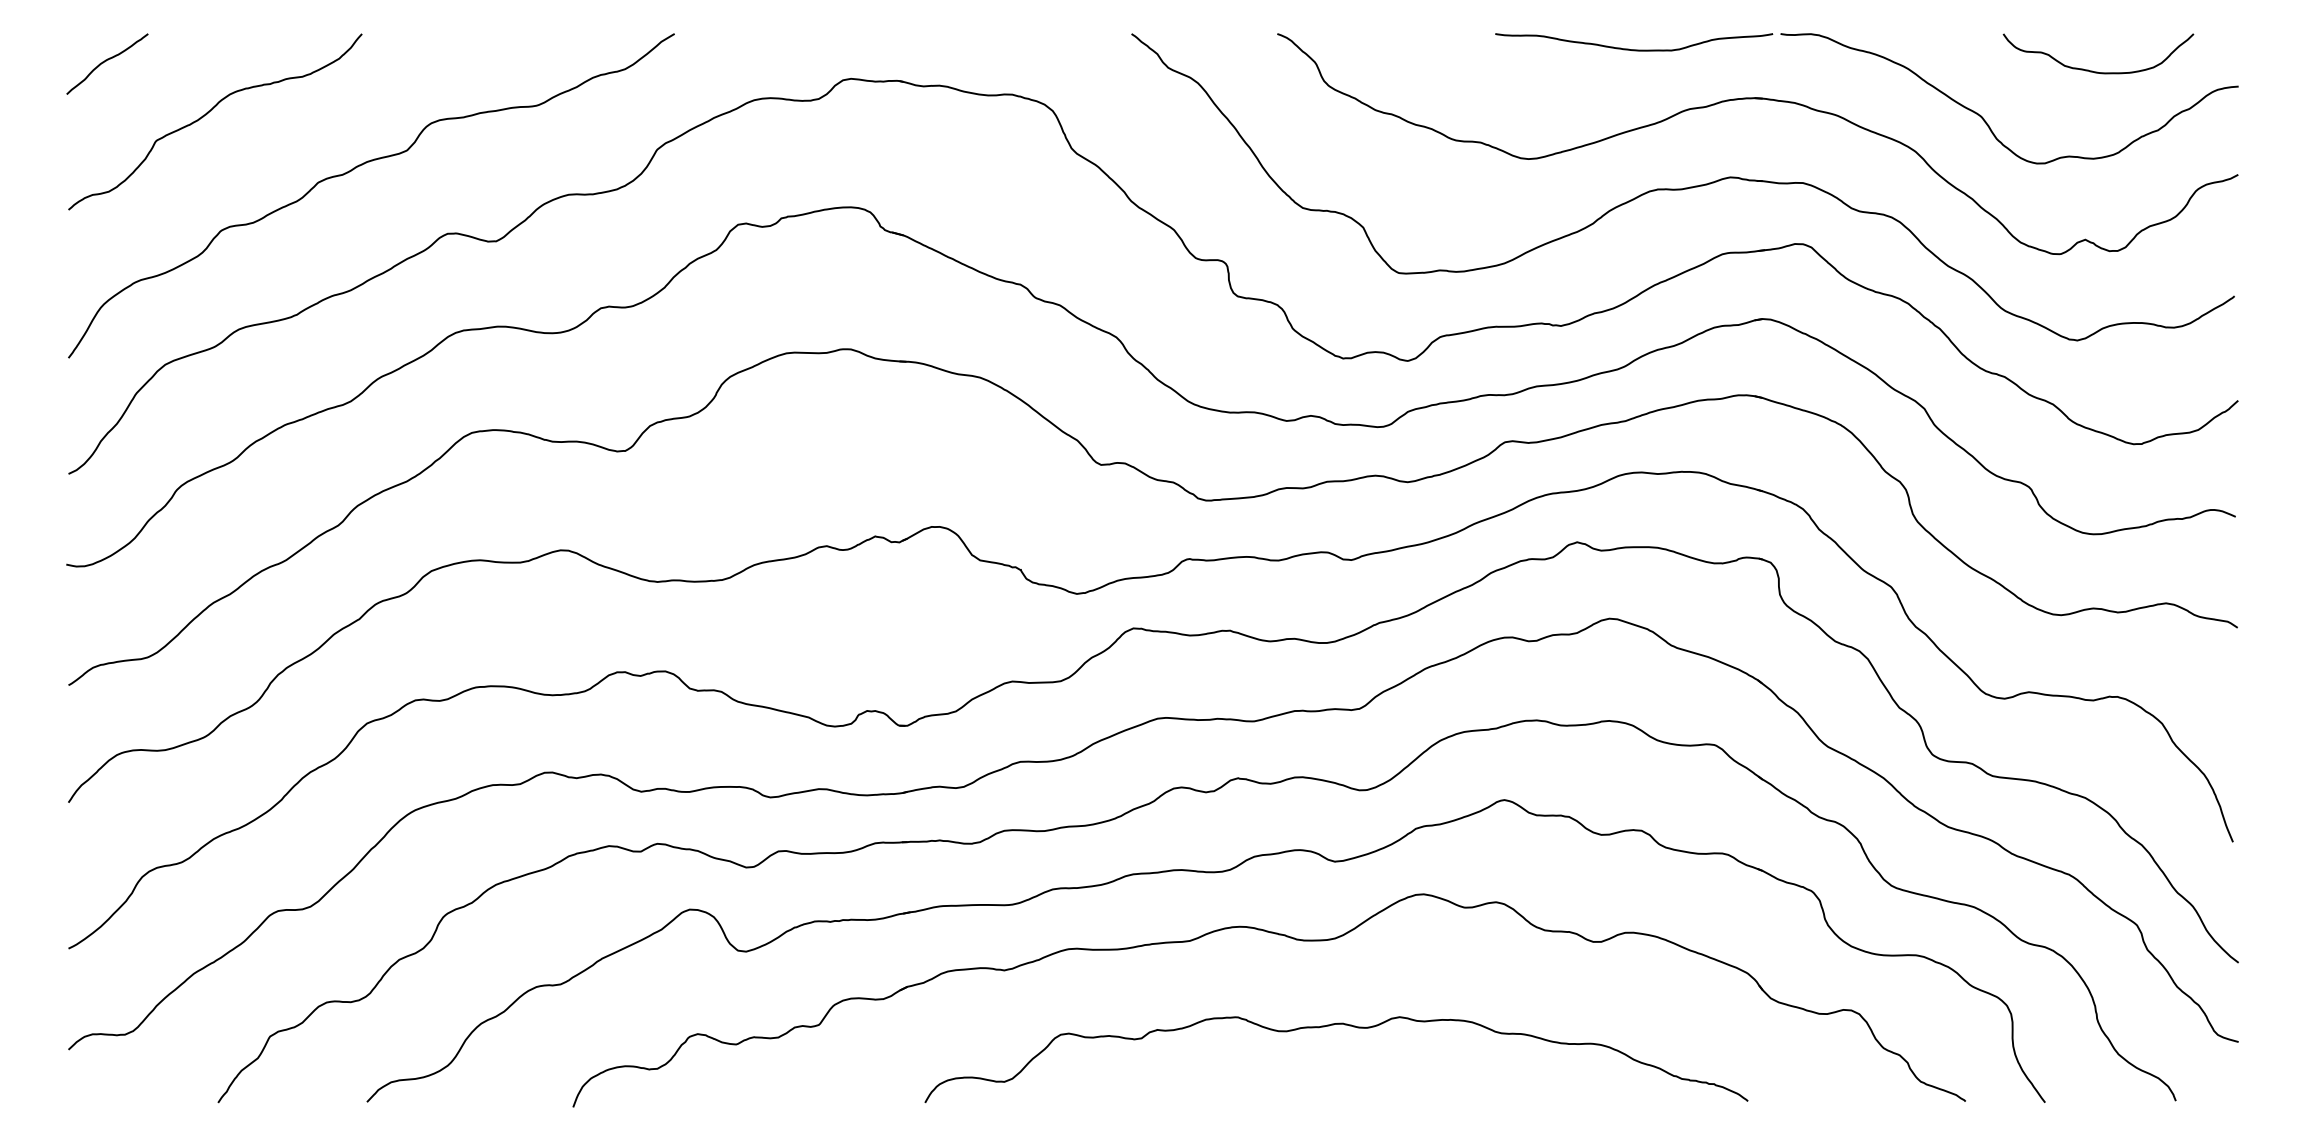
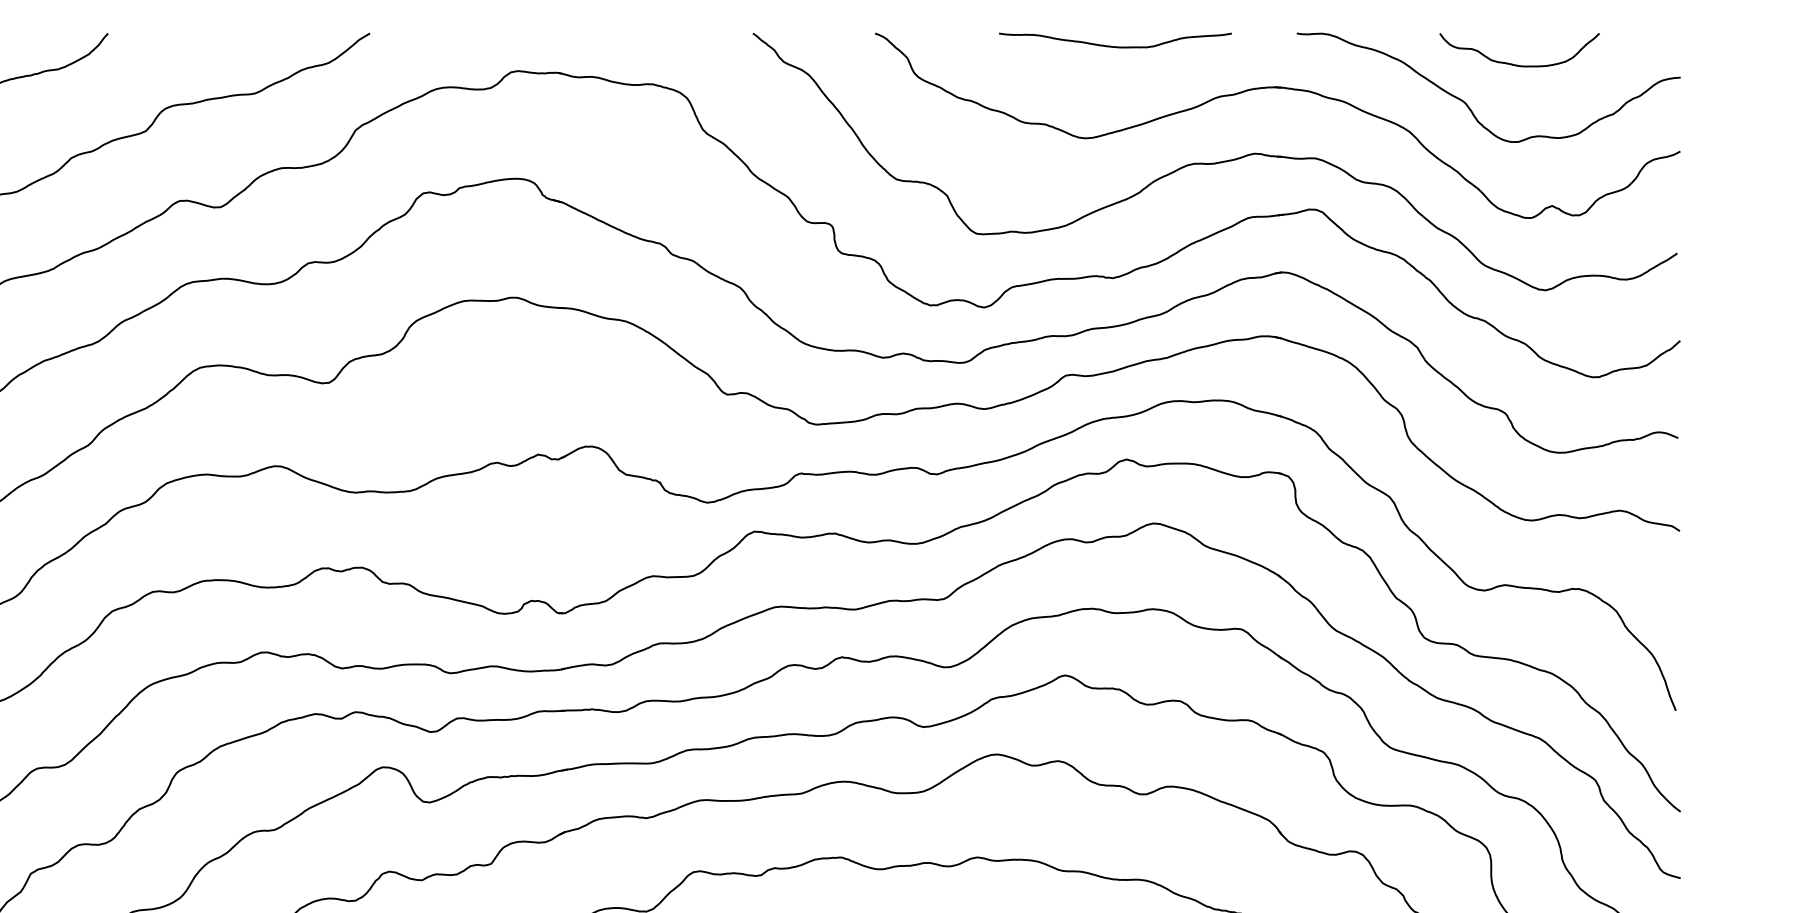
curve: (1634, 49) -> (1115, 46), moved
curve: (2092, 70) -> (1514, 64), moved

